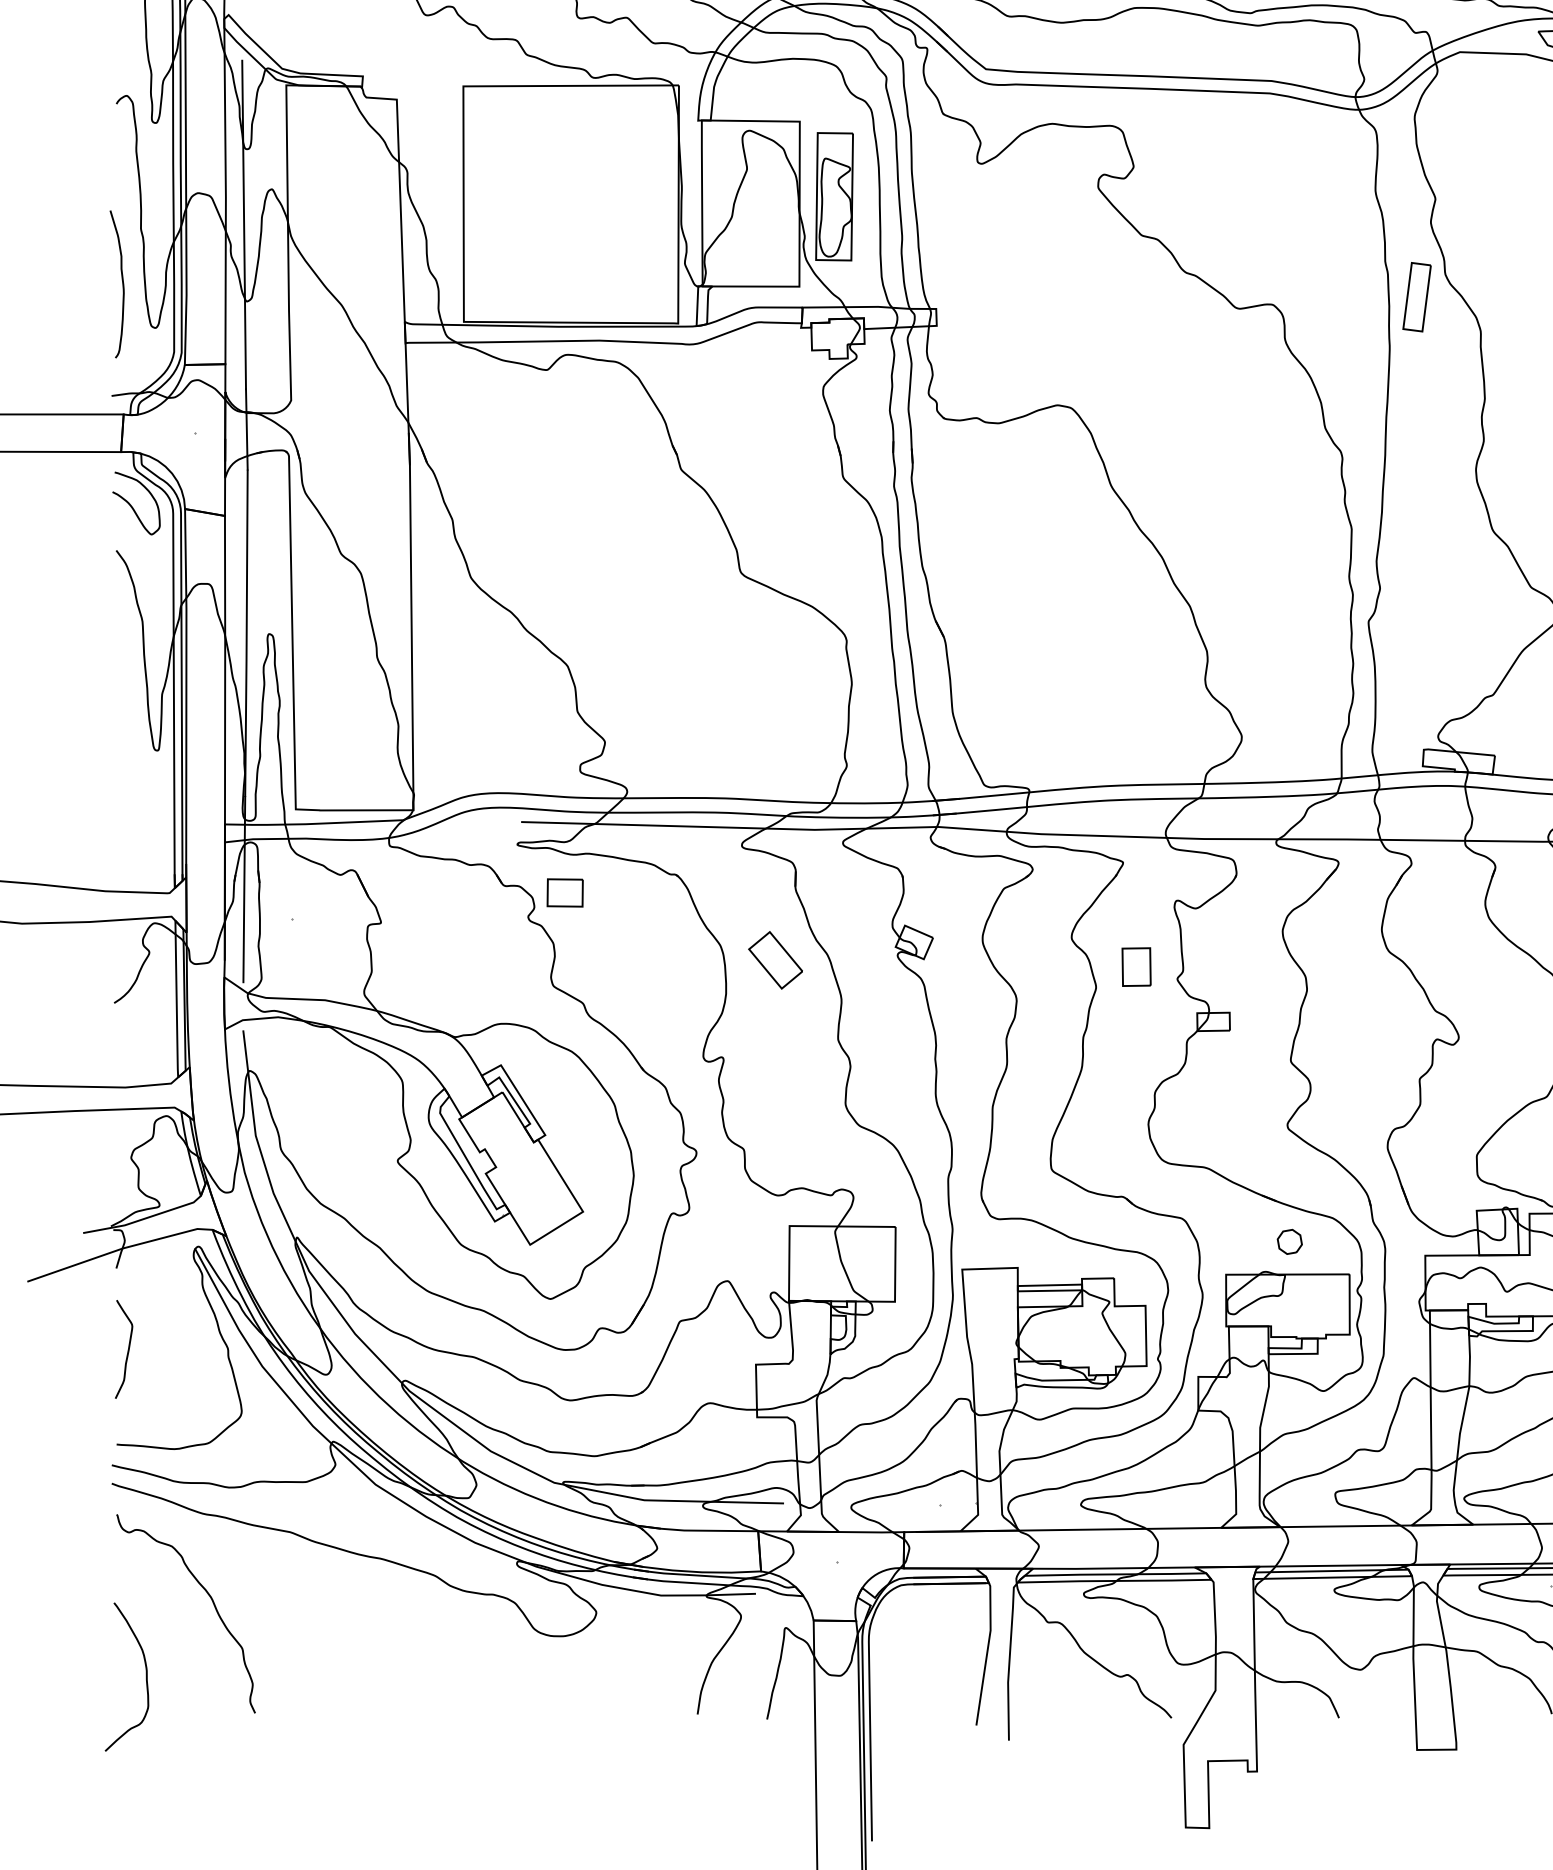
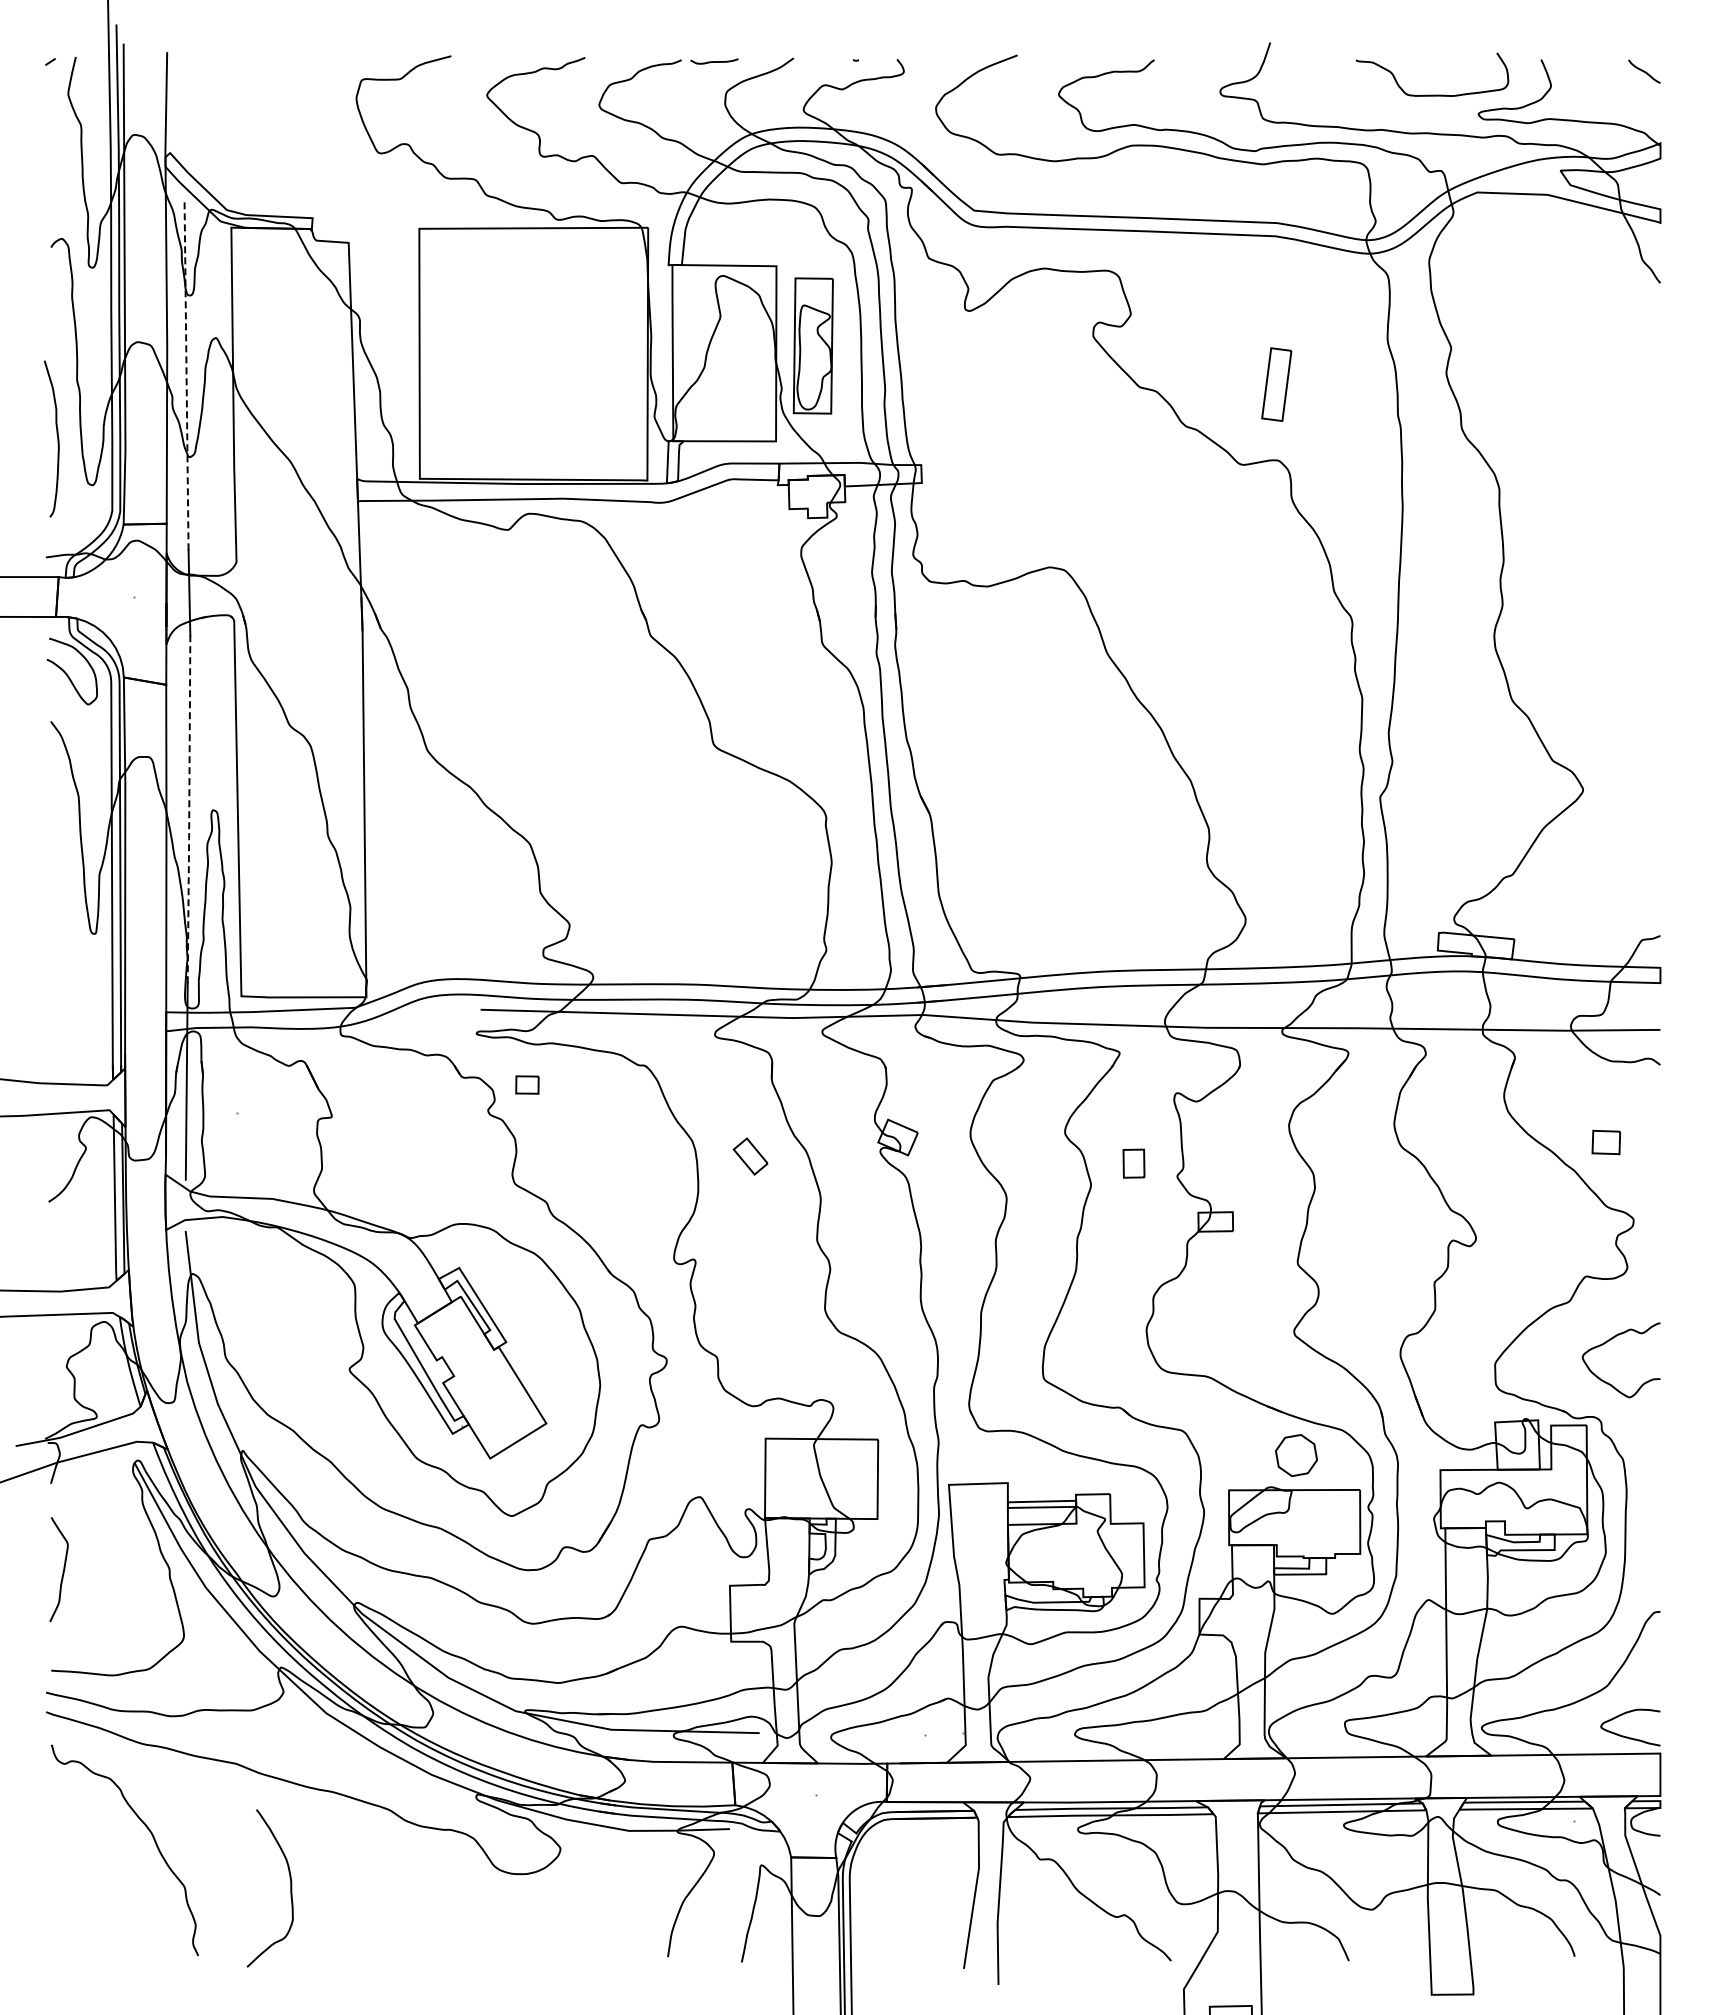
line: (244, 224) -> (186, 375), solid -> dashed
part: (1416, 297) -> (1276, 384), moved
line: (246, 633) -> (189, 809), solid -> dashed
part: (565, 892) -> (527, 1084), size x0.6
part: (775, 960) -> (750, 1156), size x0.6
part: (1136, 966) -> (1133, 1163), size x0.7
part: (1289, 1241) -> (1296, 1455), size x1.6
curve: (146, 1677) -> (290, 1888), moved

